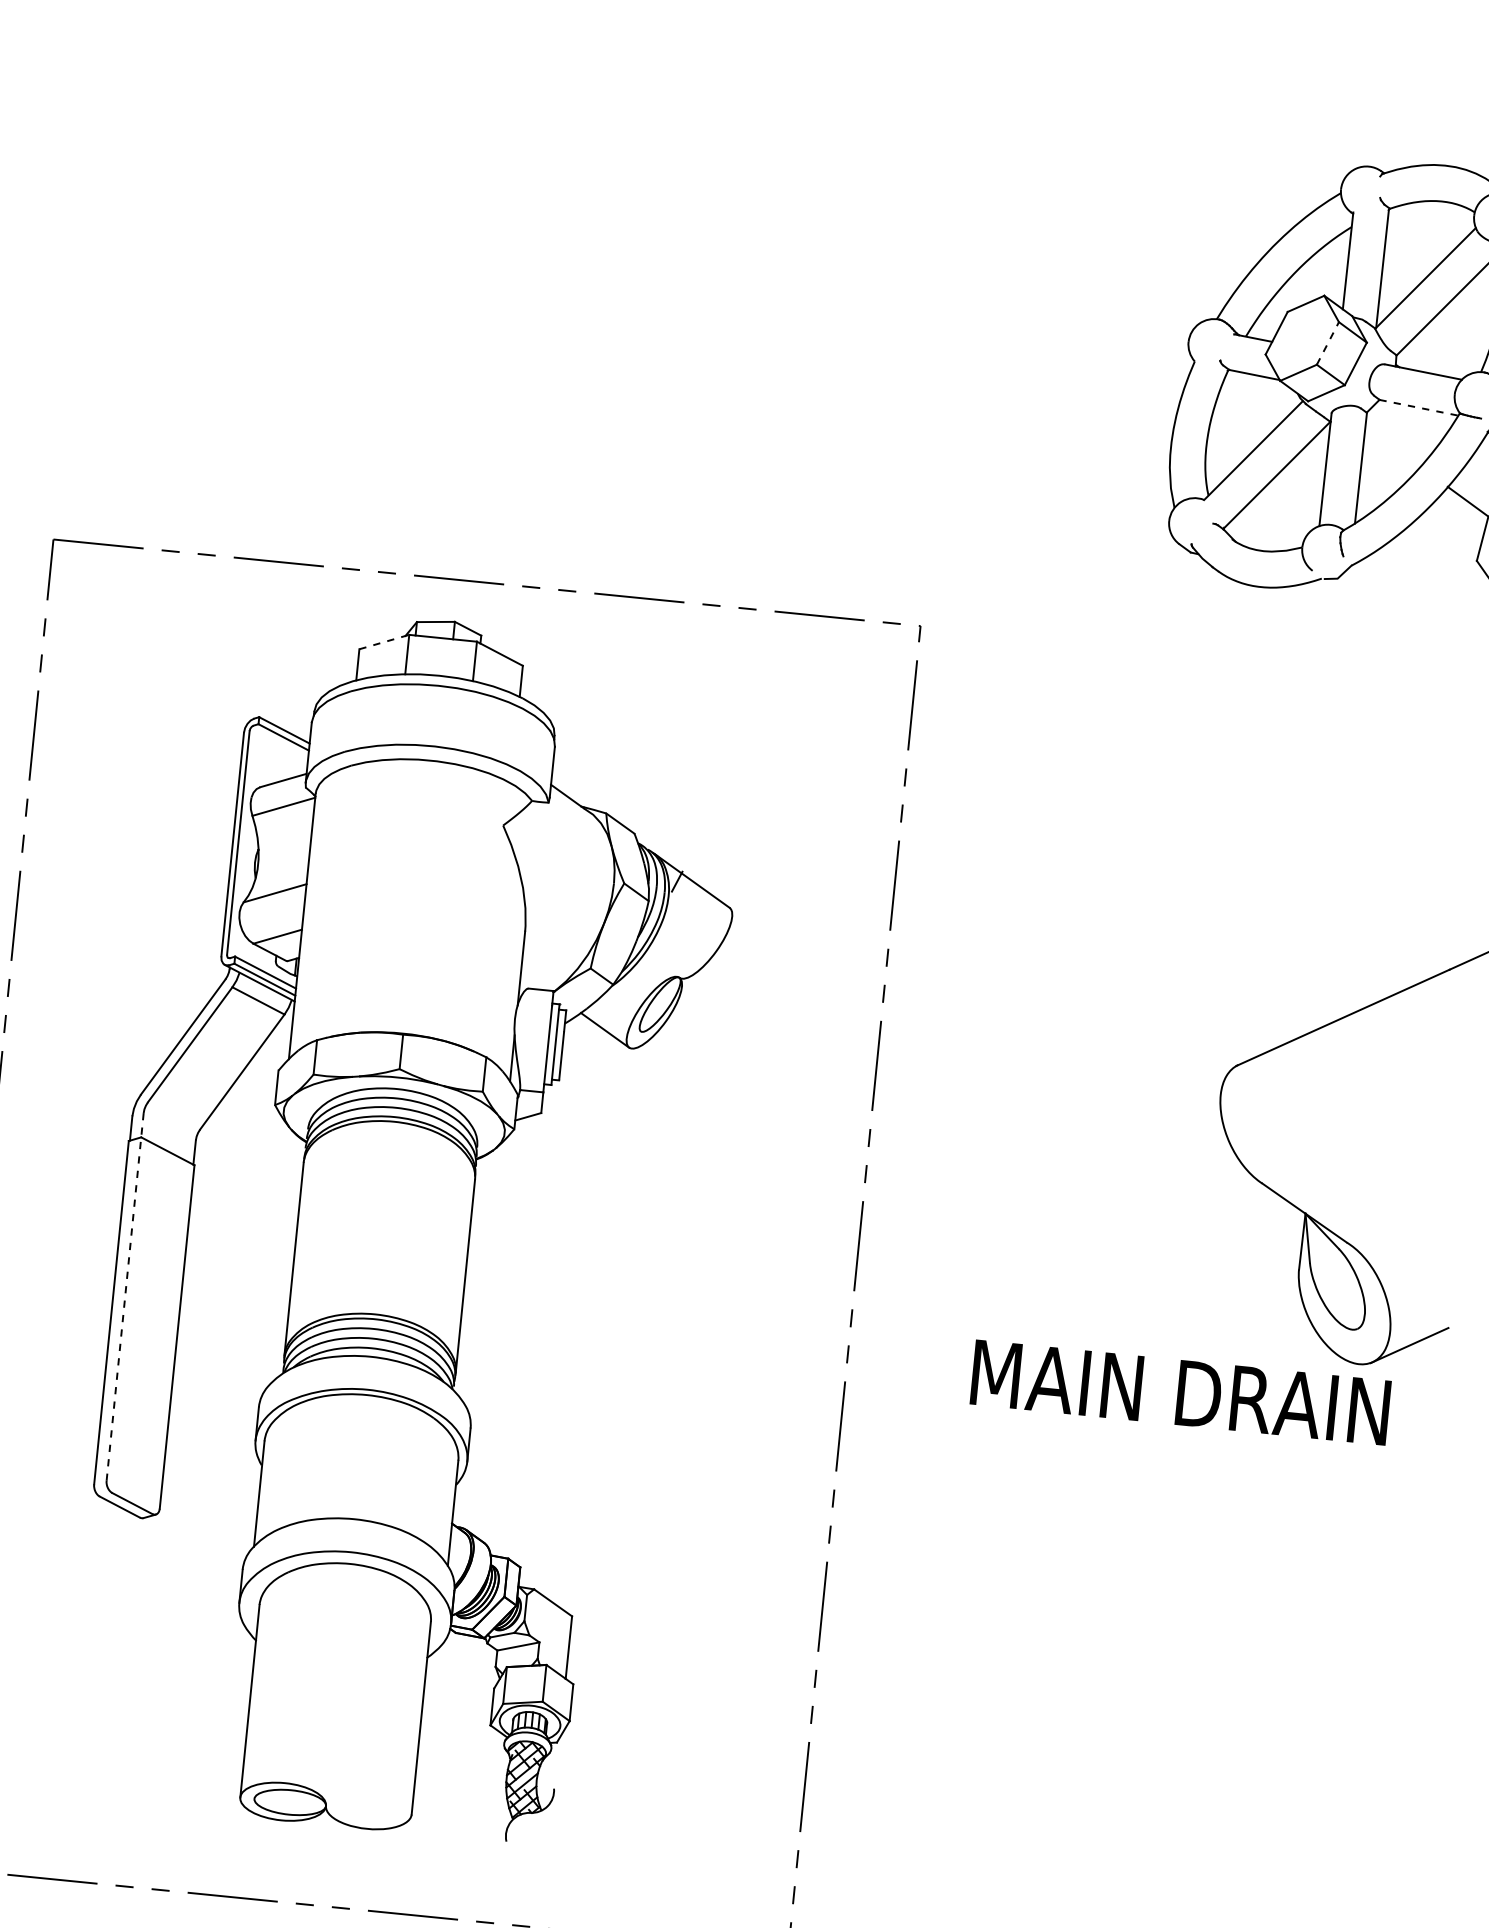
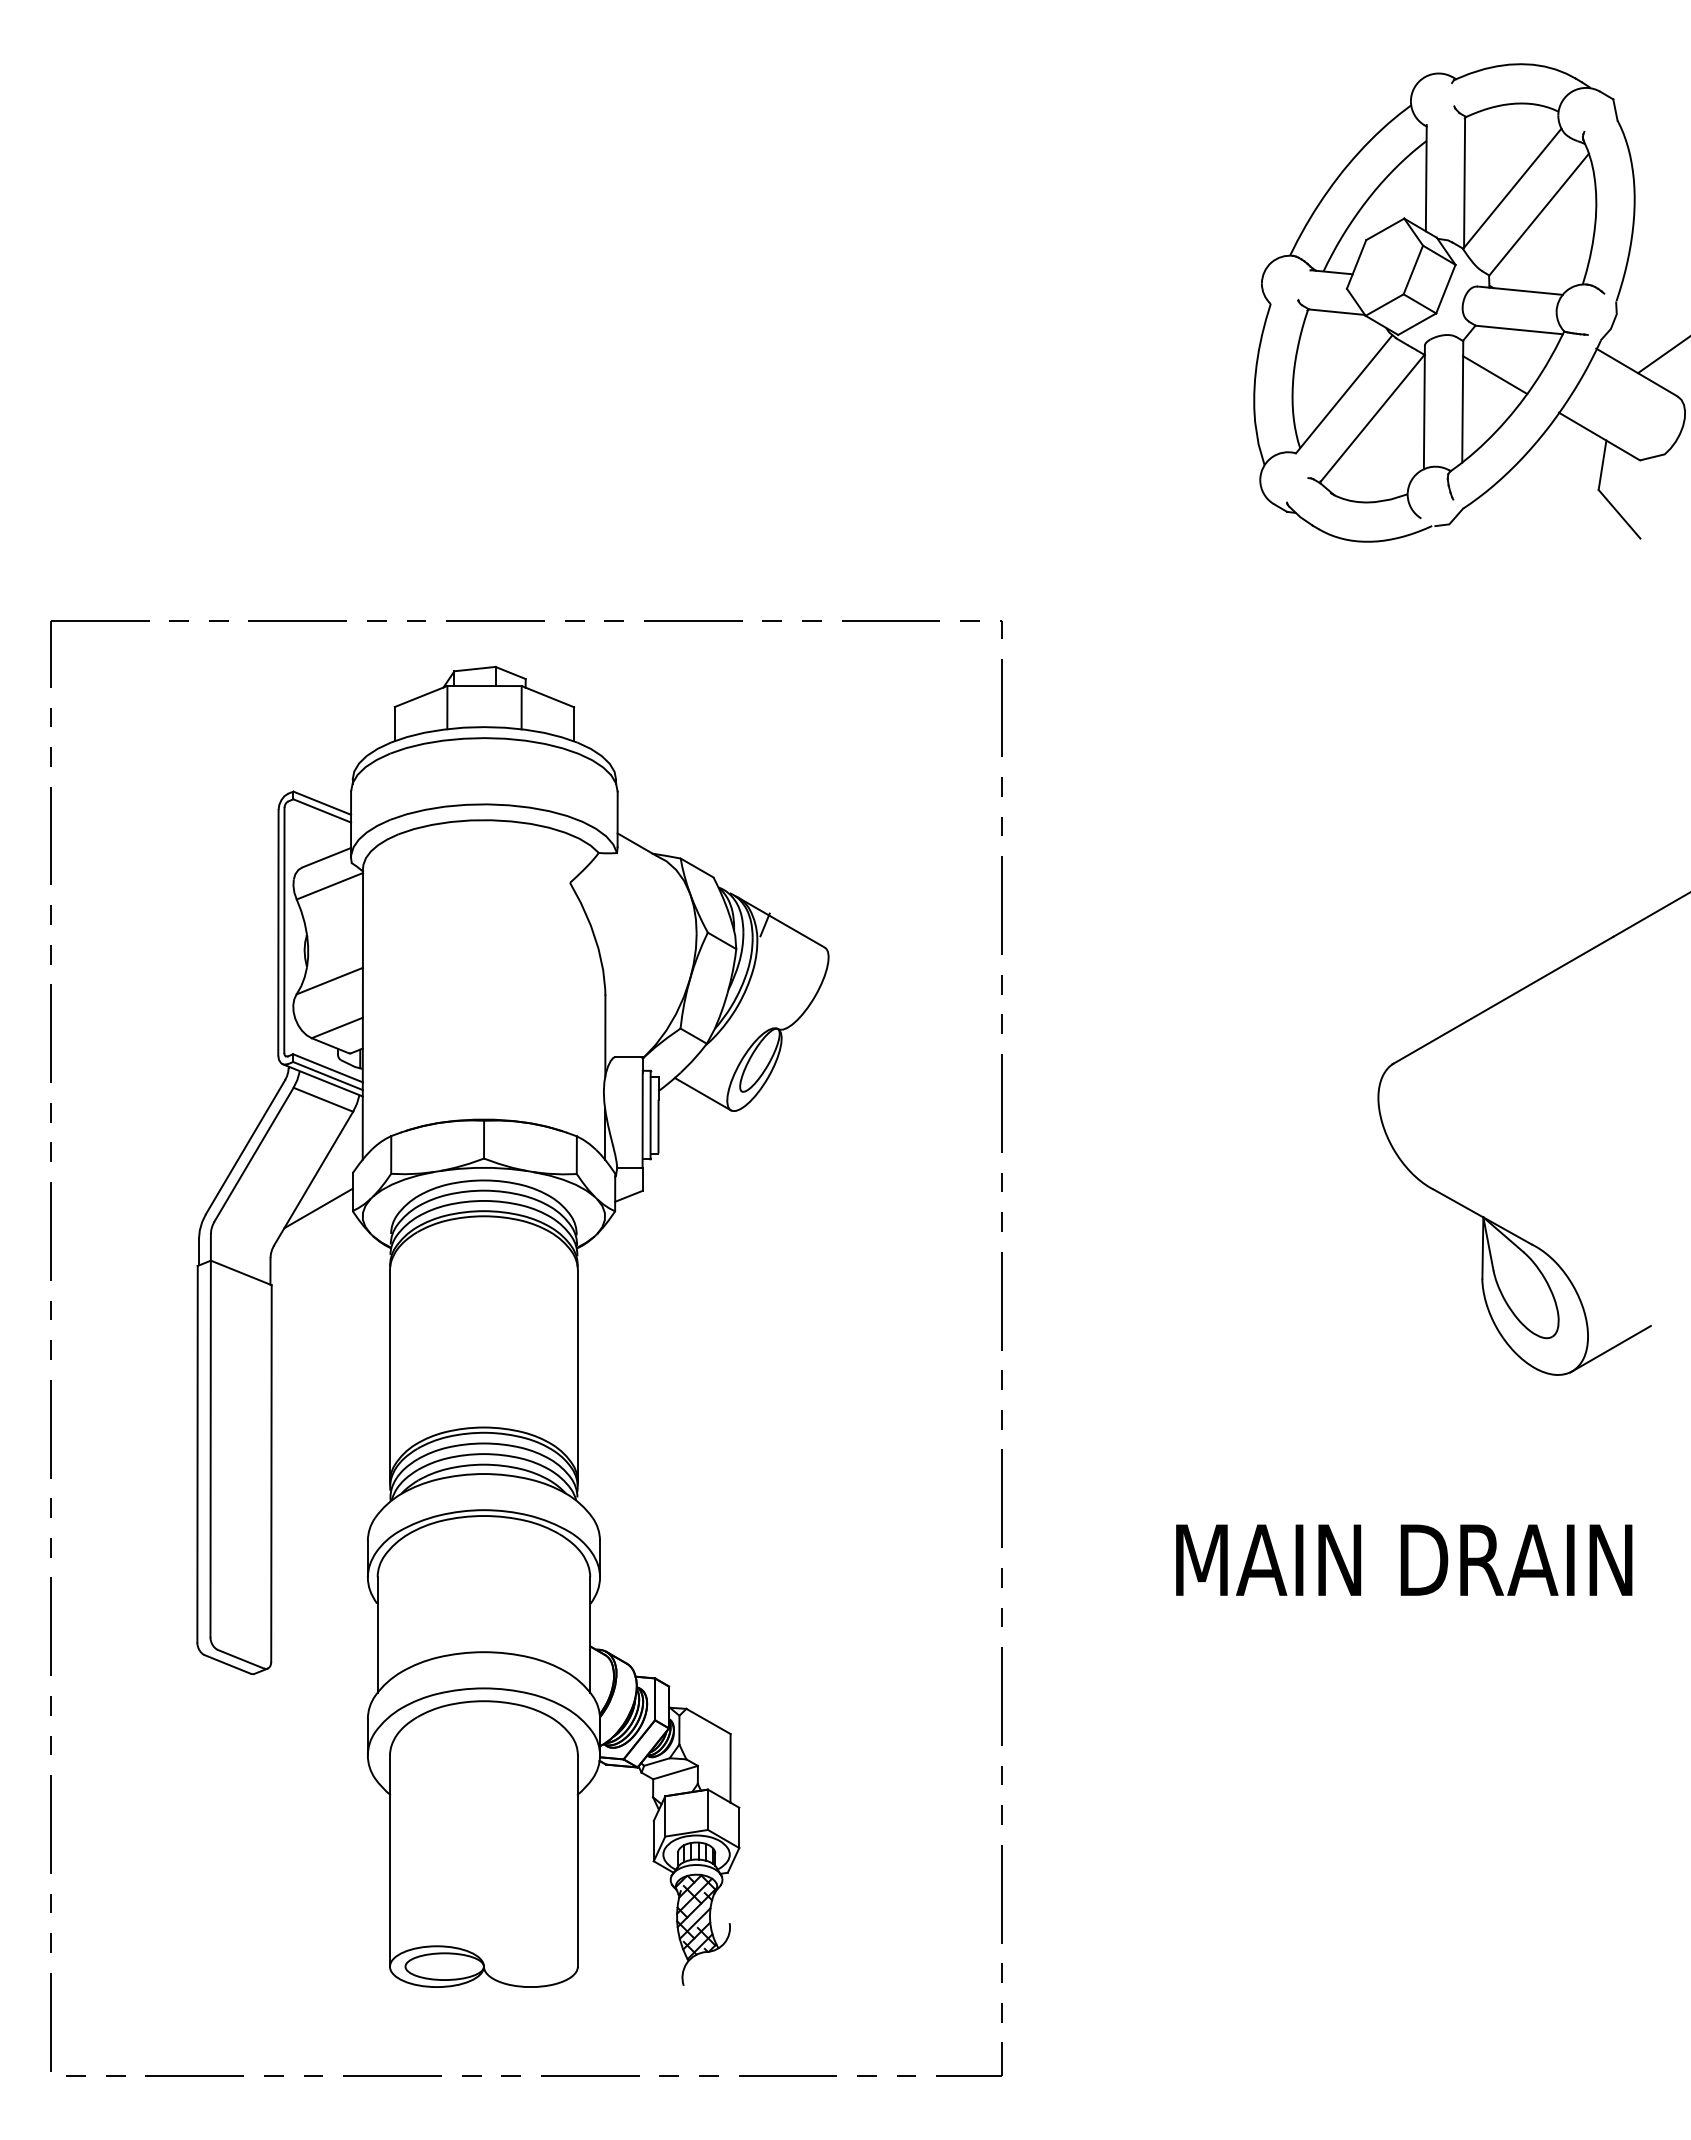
line: (1328, 343) -> (1413, 269), dashed -> solid
line: (1419, 407) -> (1519, 329), dashed -> solid
line: (1393, 447) -> (1495, 375), added
line: (384, 642) -> (421, 696), dashed -> solid
line: (244, 1099) -> (318, 1208), added
line: (125, 1296) -> (210, 1435), dashed -> solid
text: (1181, 1392) -> (1404, 1559), moved

